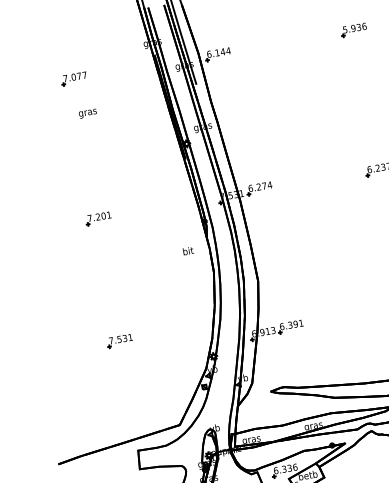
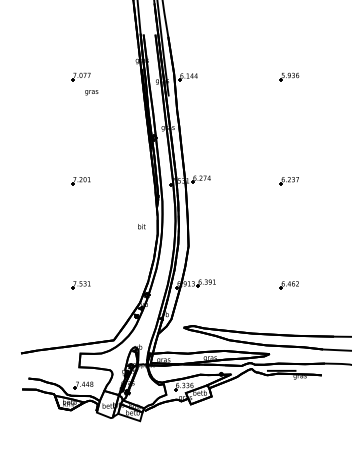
text: (87, 113) -> (91, 92), moved
text: (187, 250) -> (141, 226), moved
part: (119, 341) -> (80, 285), moved

